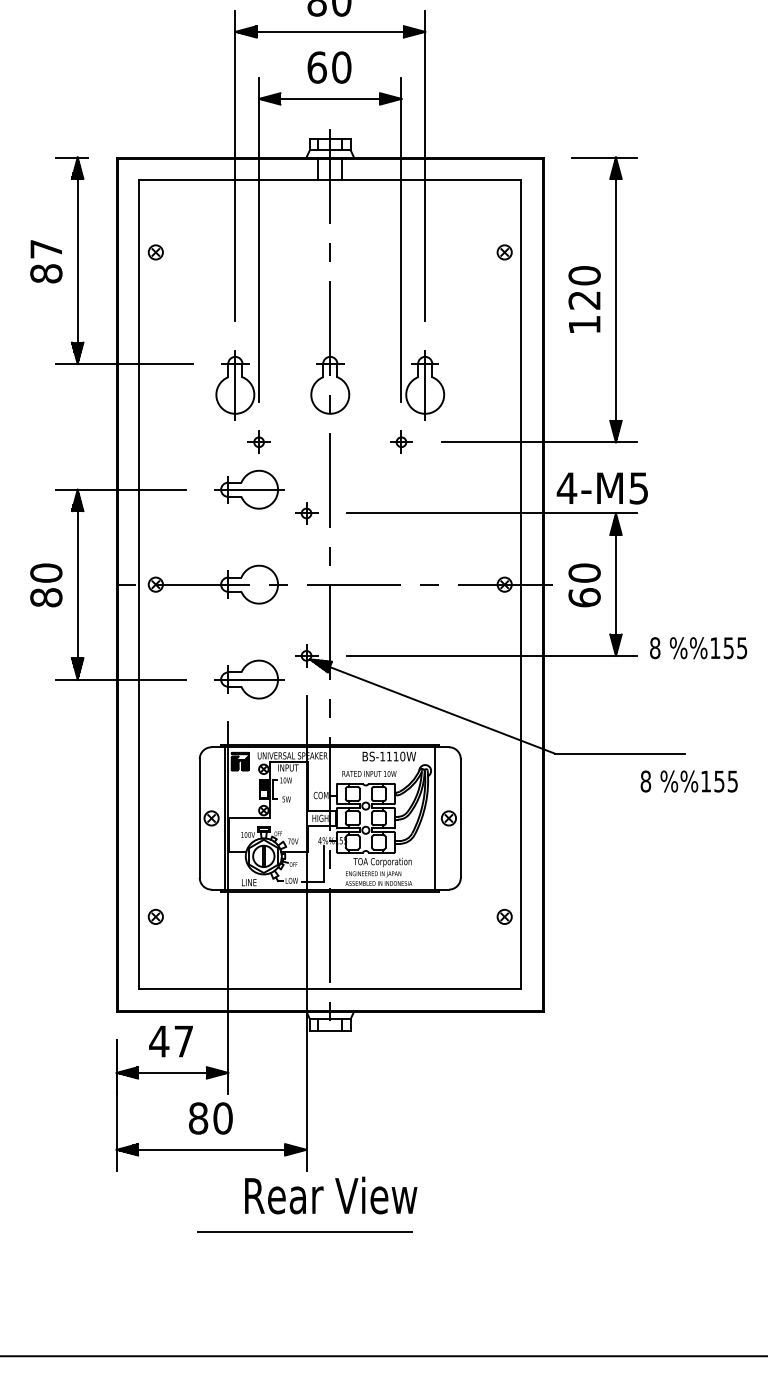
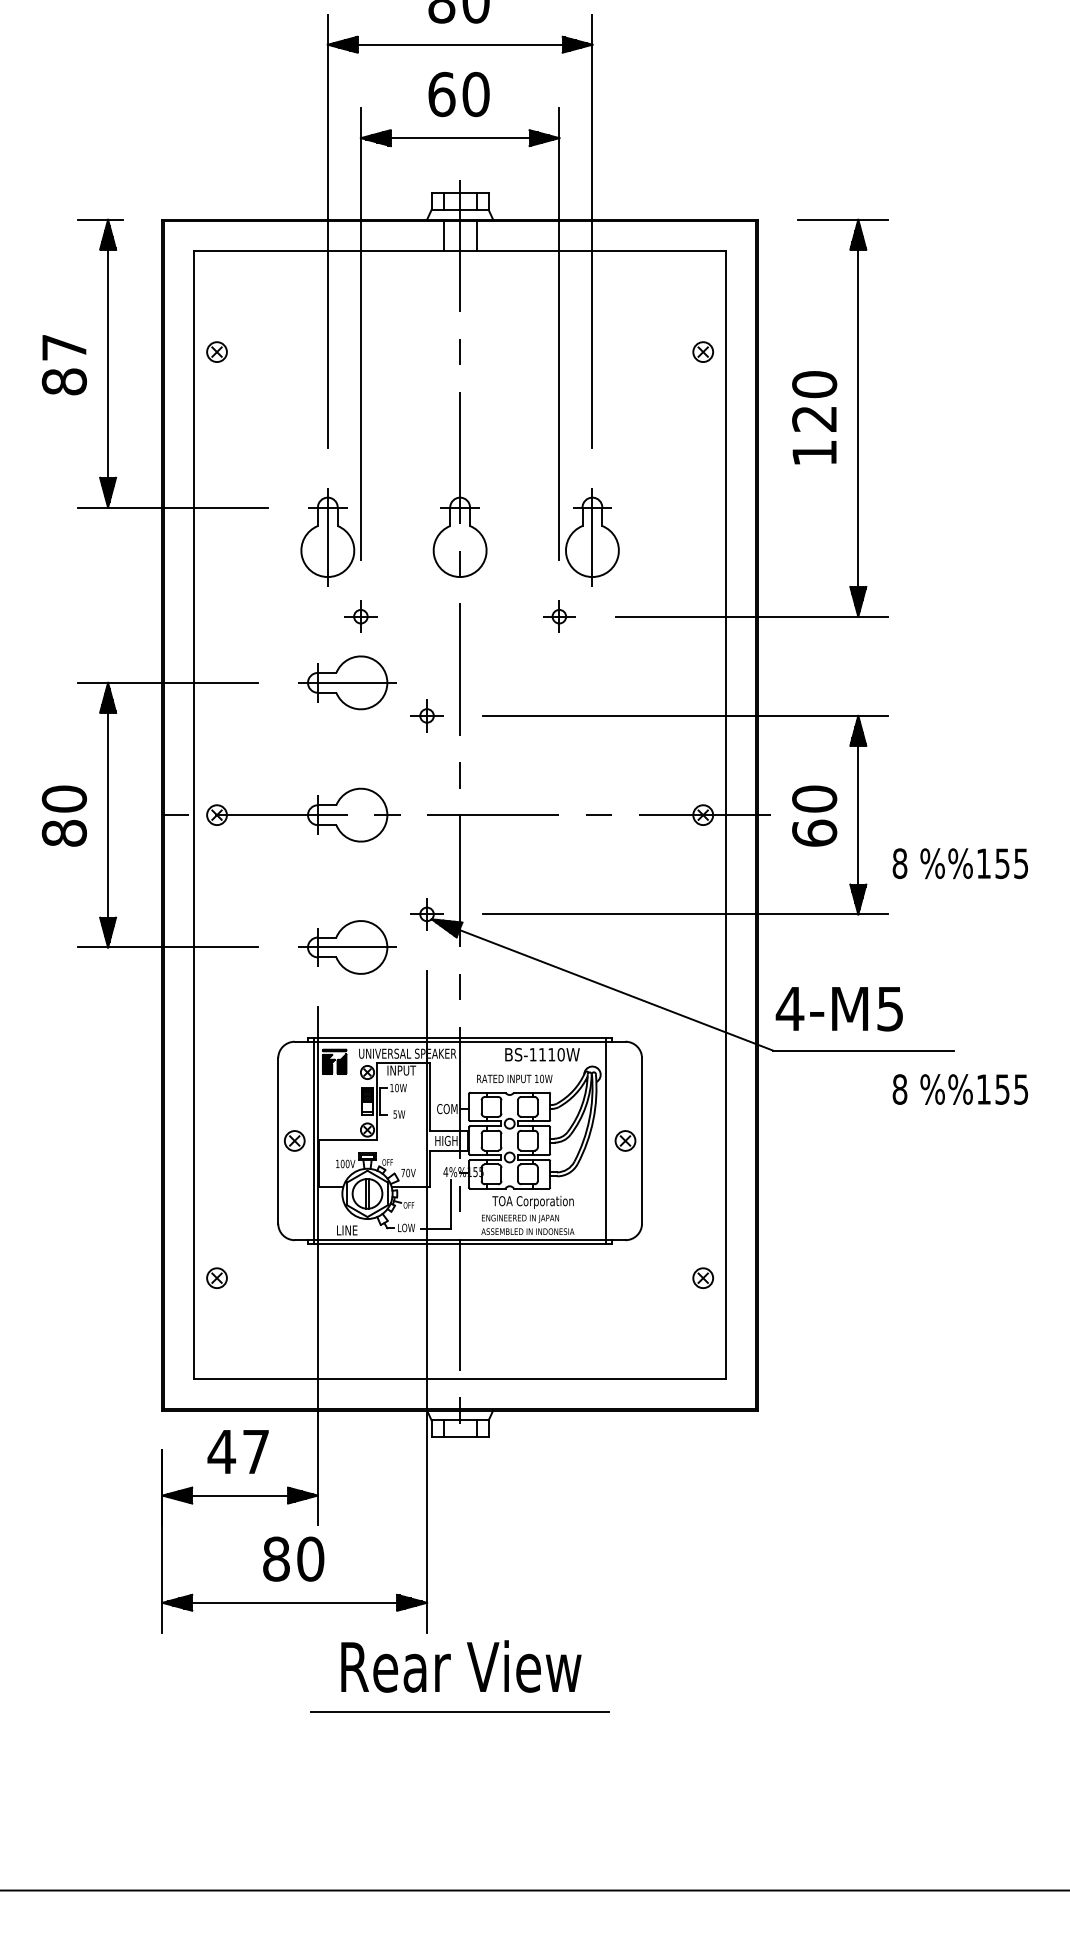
text: (601, 488) -> (838, 1009), moved
text: (697, 648) -> (959, 863), moved
line: (304, 1232) -> (459, 1711), moved

